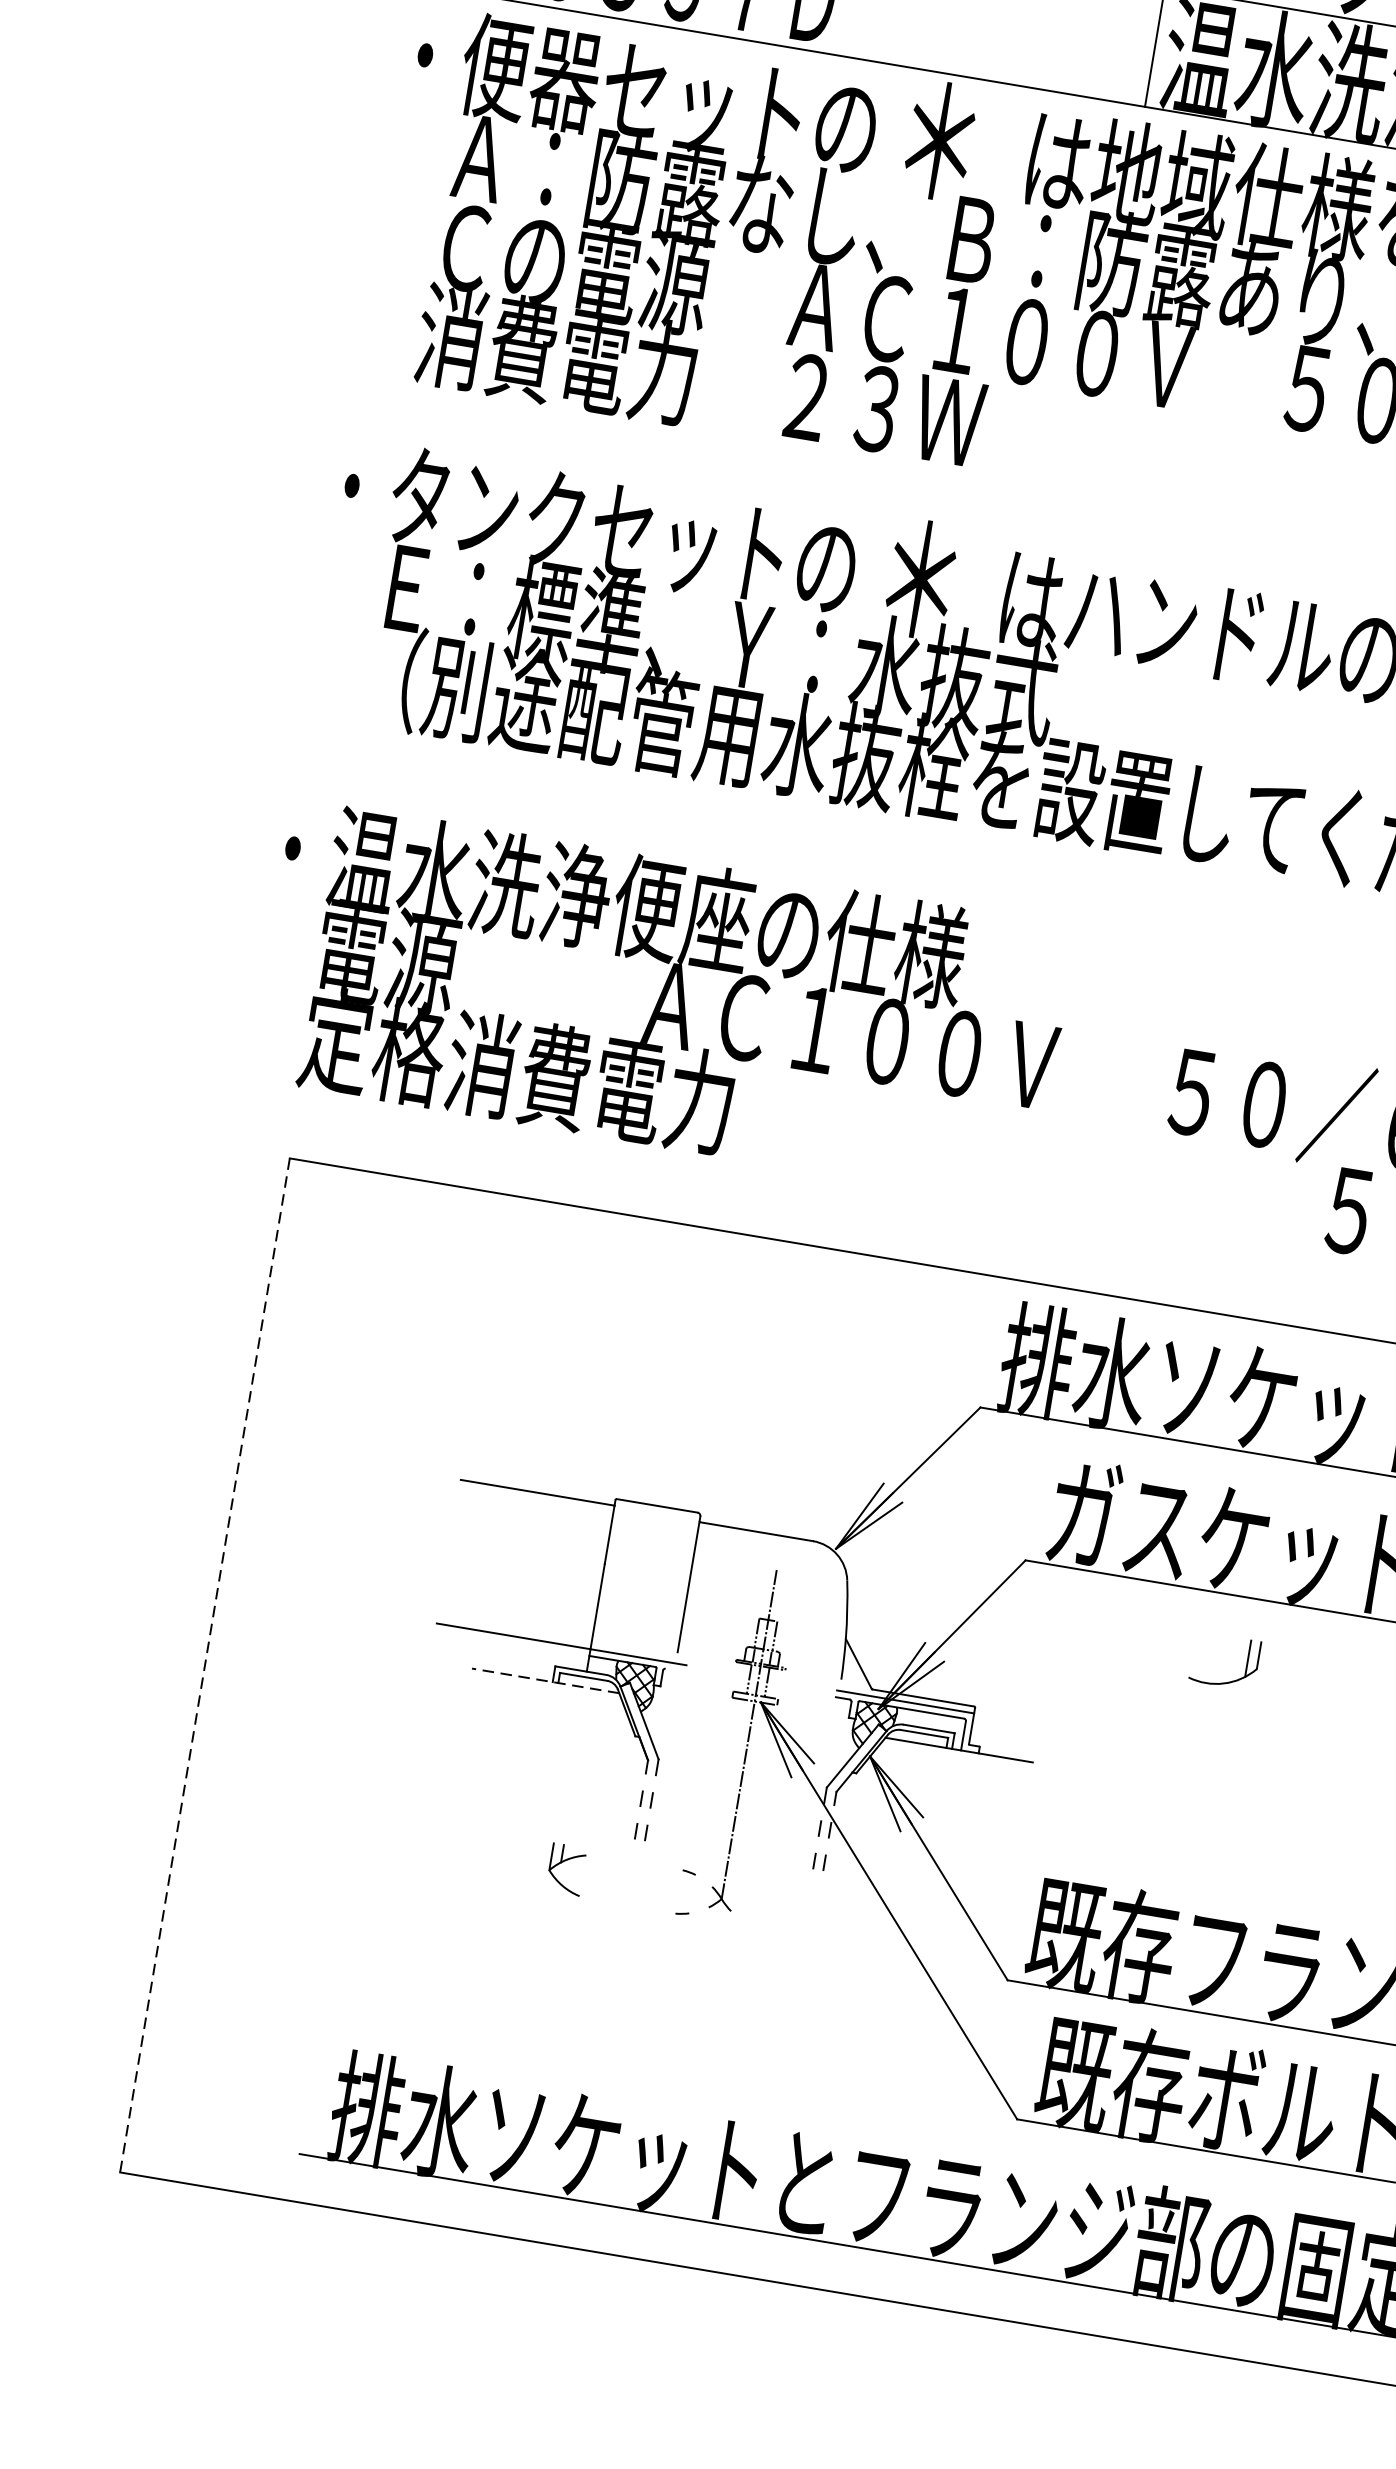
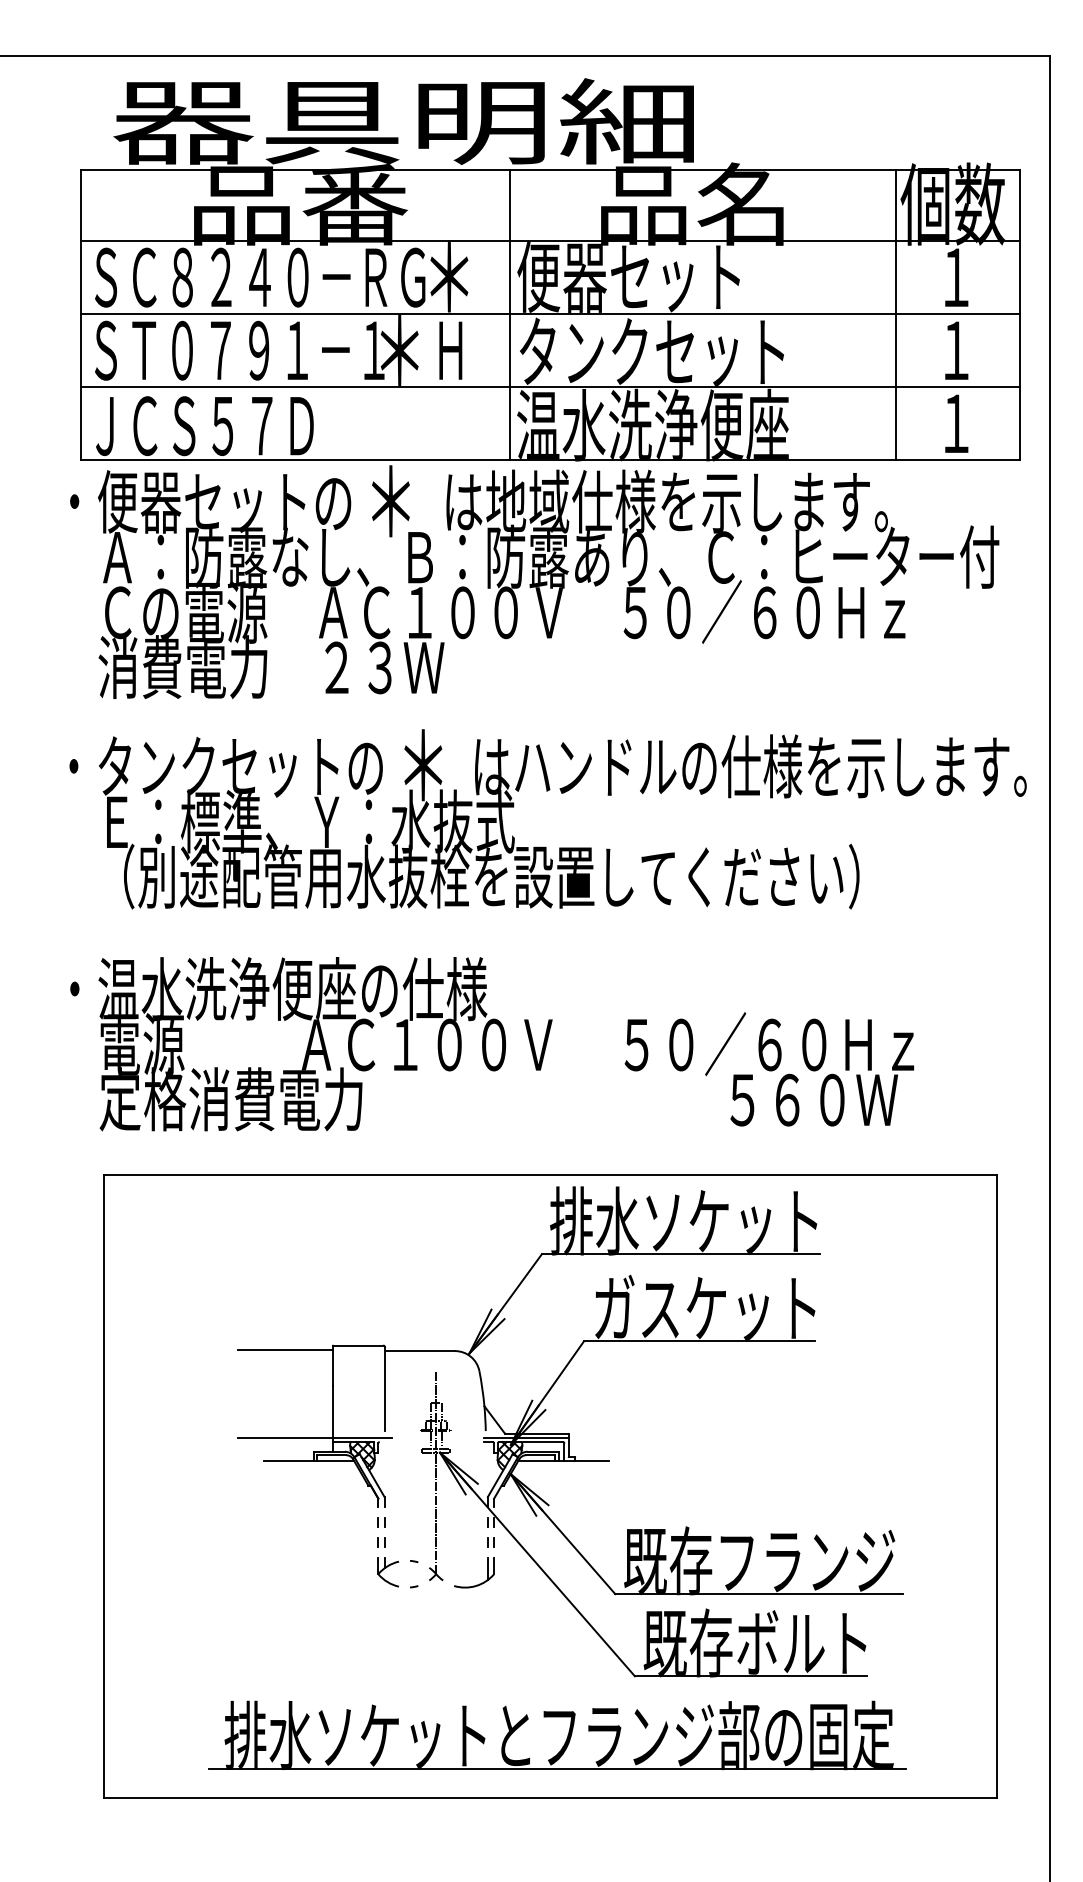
line: (204, 1665) -> (103, 1486), dashed -> solid
line: (544, 1680) -> (308, 1461), dashed -> solid
part: (1230, 1680) -> (479, 1583), moved
part: (564, 1869) -> (387, 1572), moved

